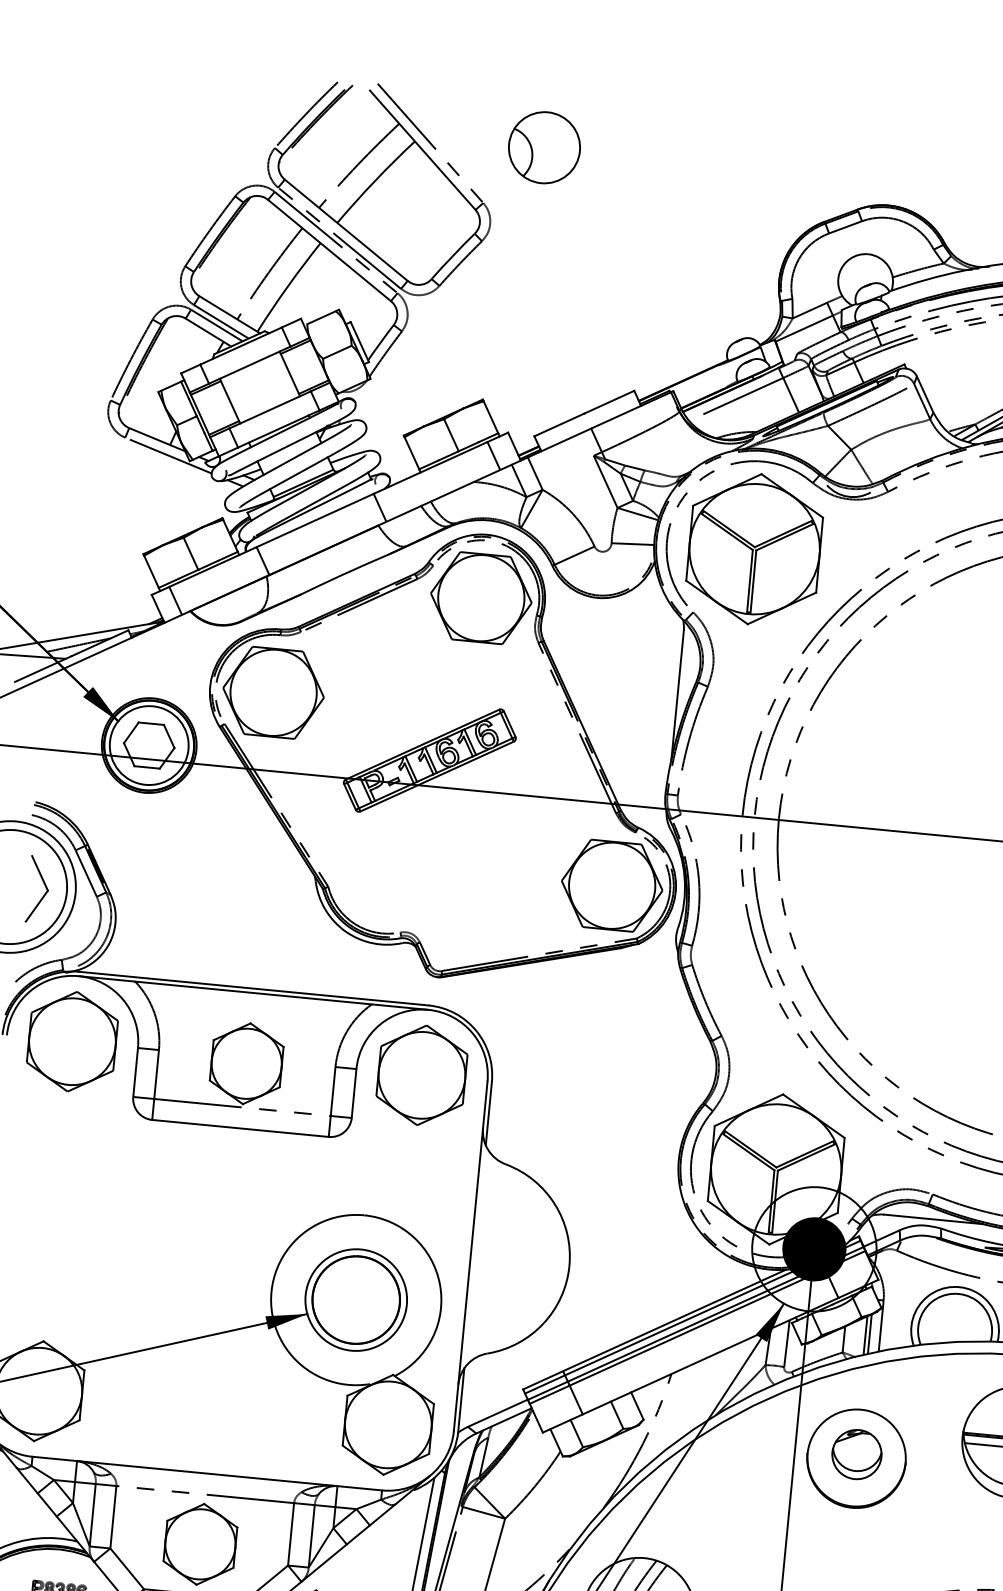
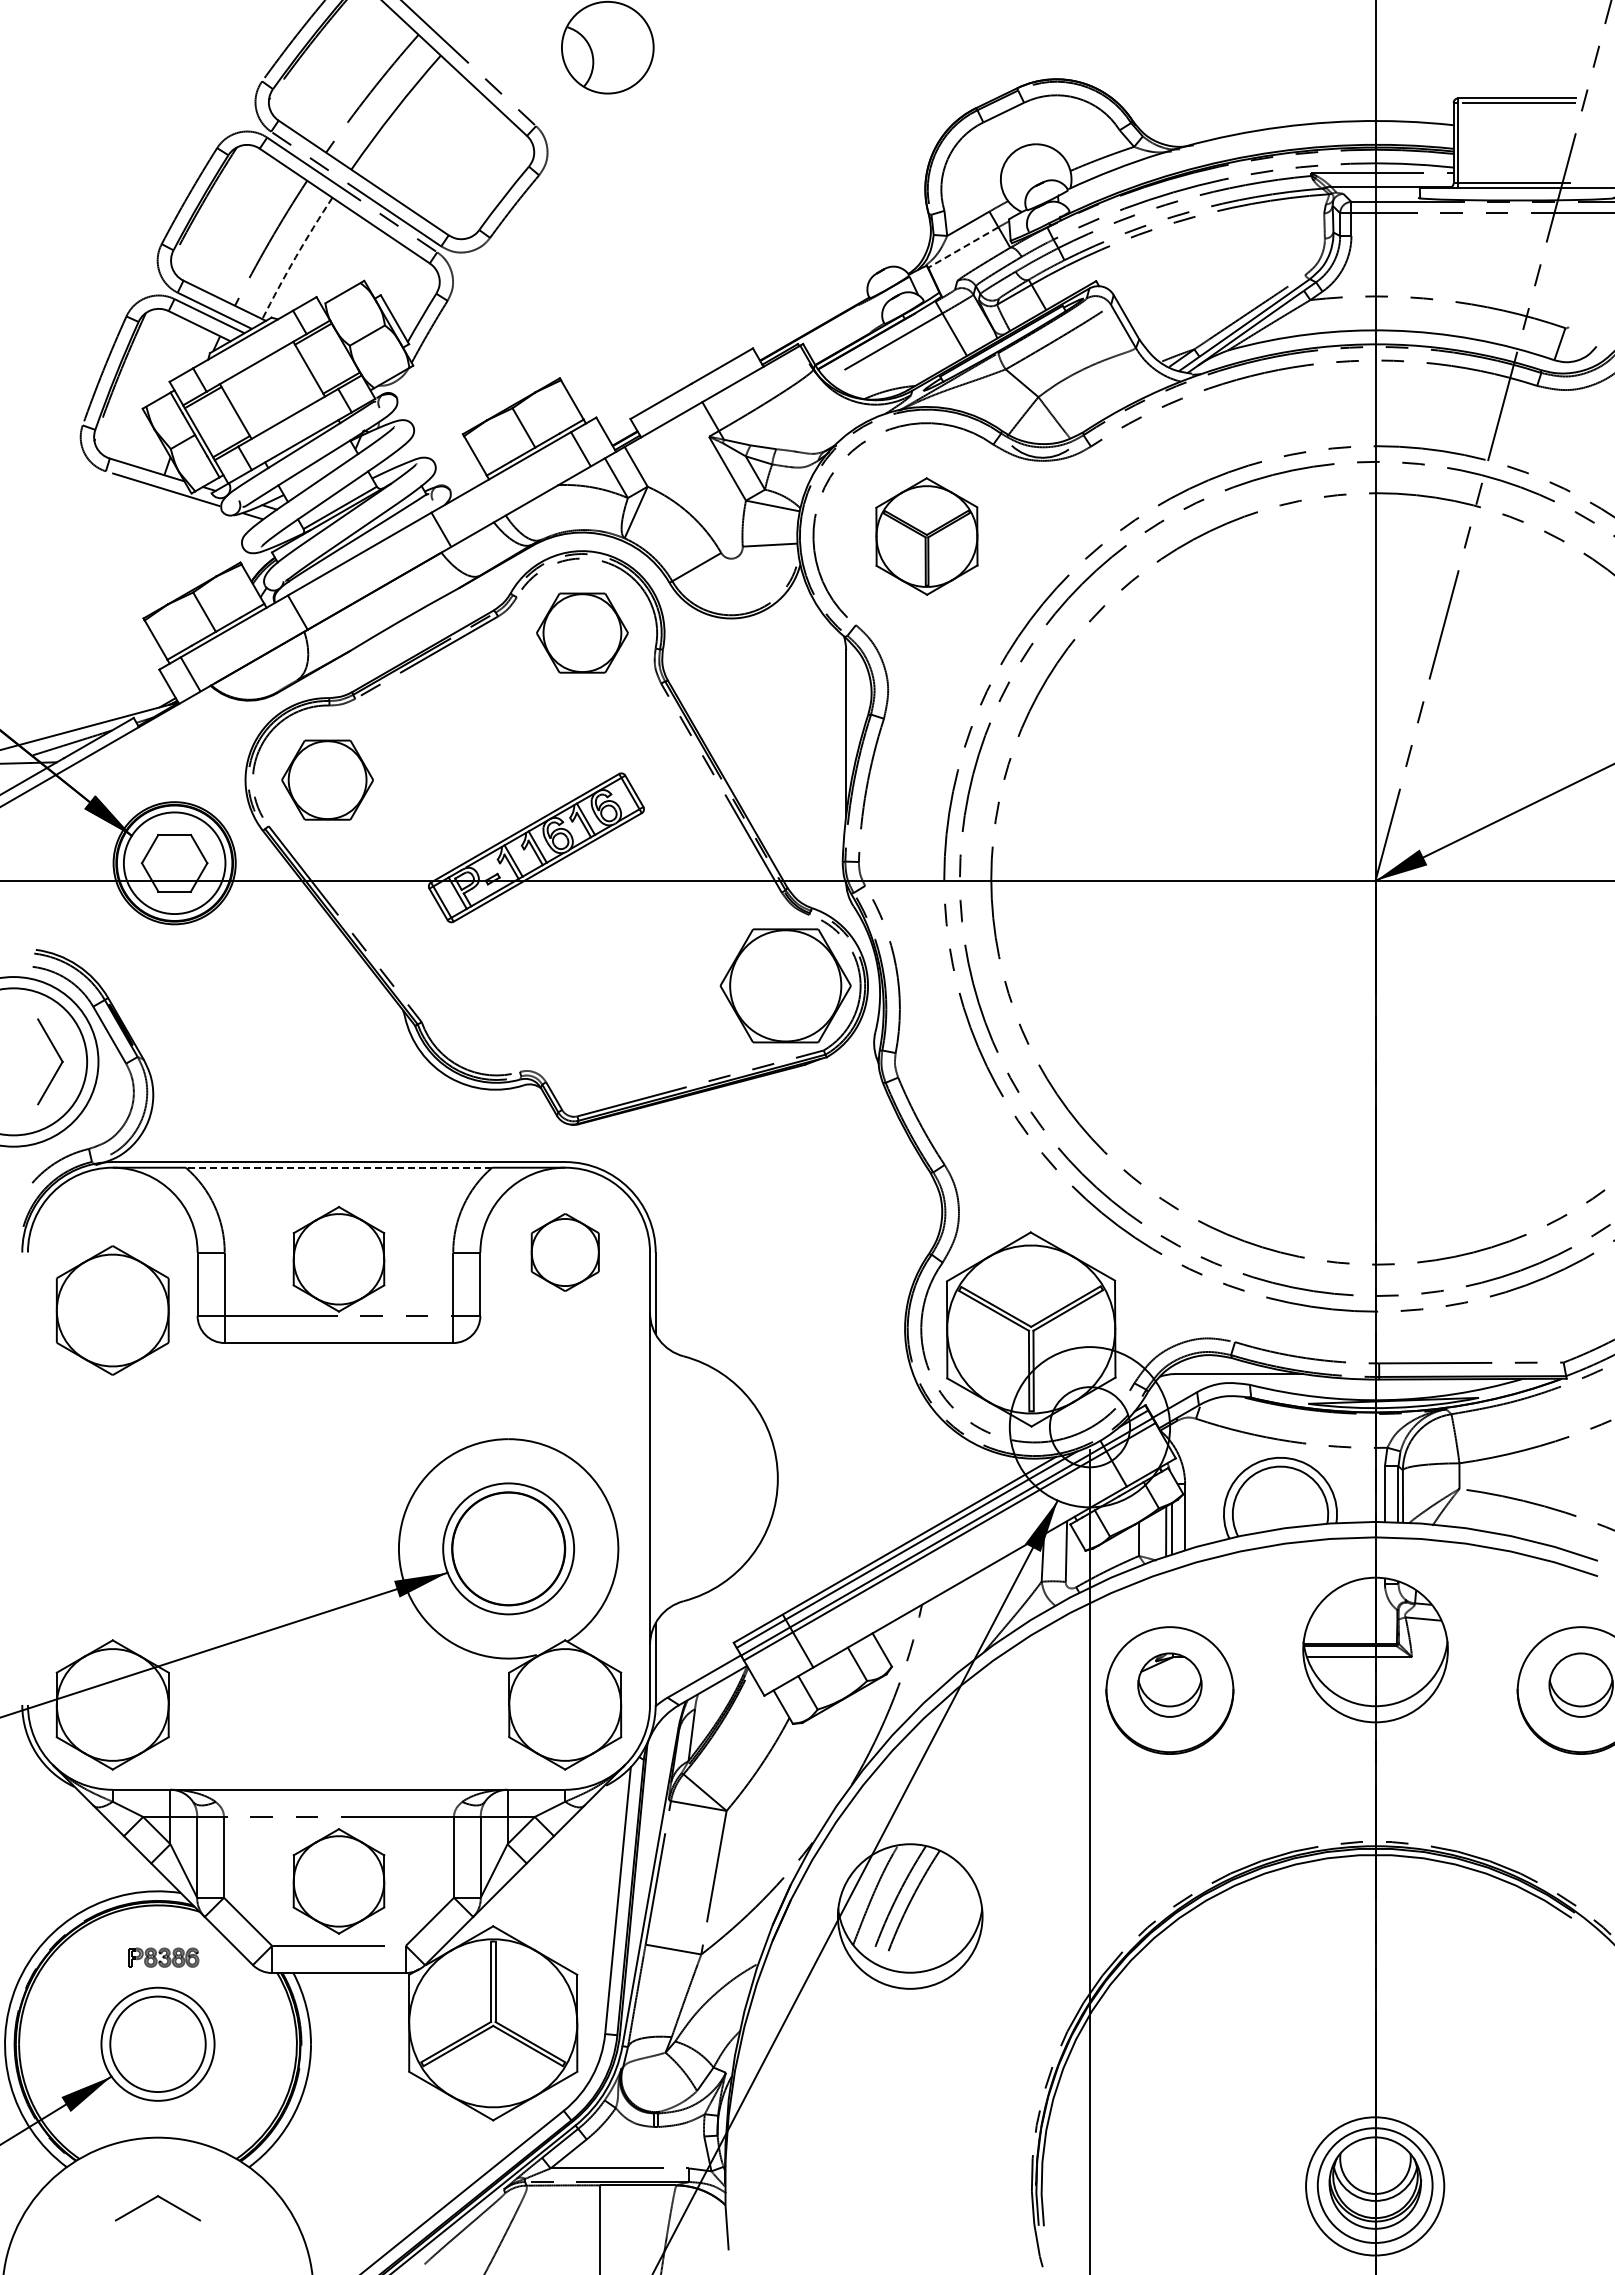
arc: (287, 286) -> (295, 257), solid -> dashed
line: (804, 328) -> (963, 247), solid -> dashed
part: (754, 549) -> (926, 536), size x0.6
part: (481, 597) -> (582, 632), size x0.7
part: (273, 692) -> (327, 779), size x0.7
line: (253, 992) -> (338, 1167), solid -> dashed
part: (72, 1041) -> (112, 1310), moved
part: (422, 1075) -> (565, 1252), size x0.6
fill: (813, 1249) -> (1089, 1427), removed

